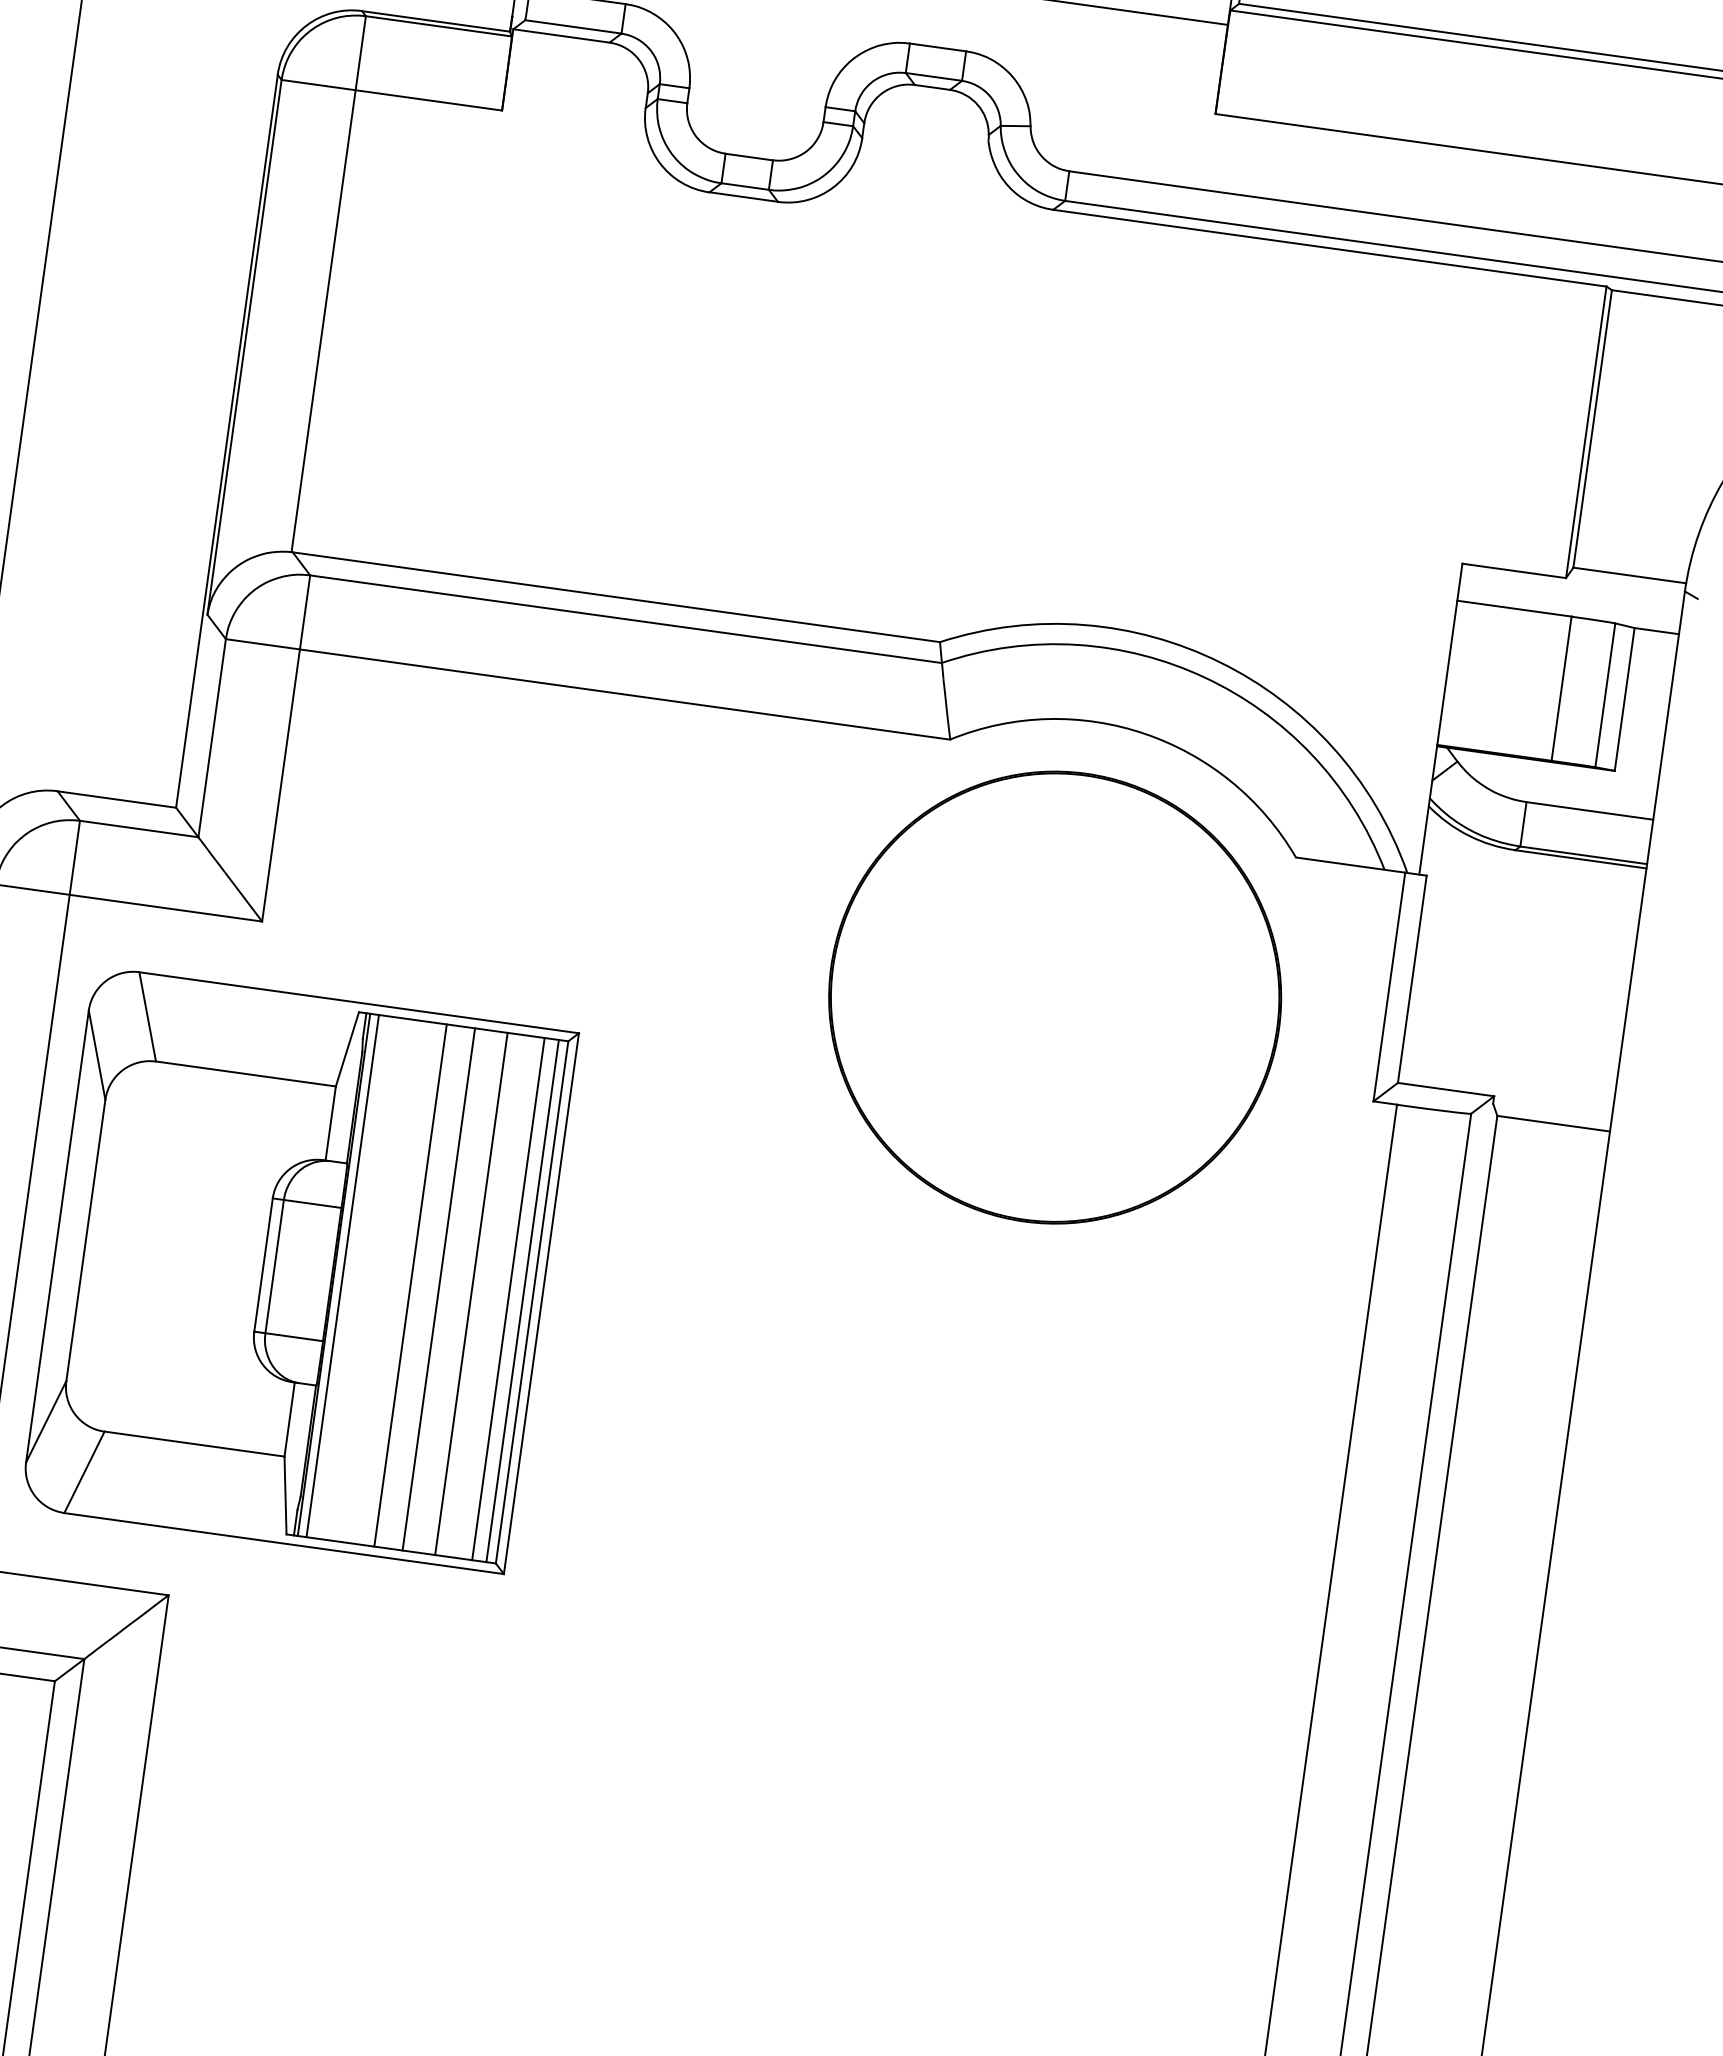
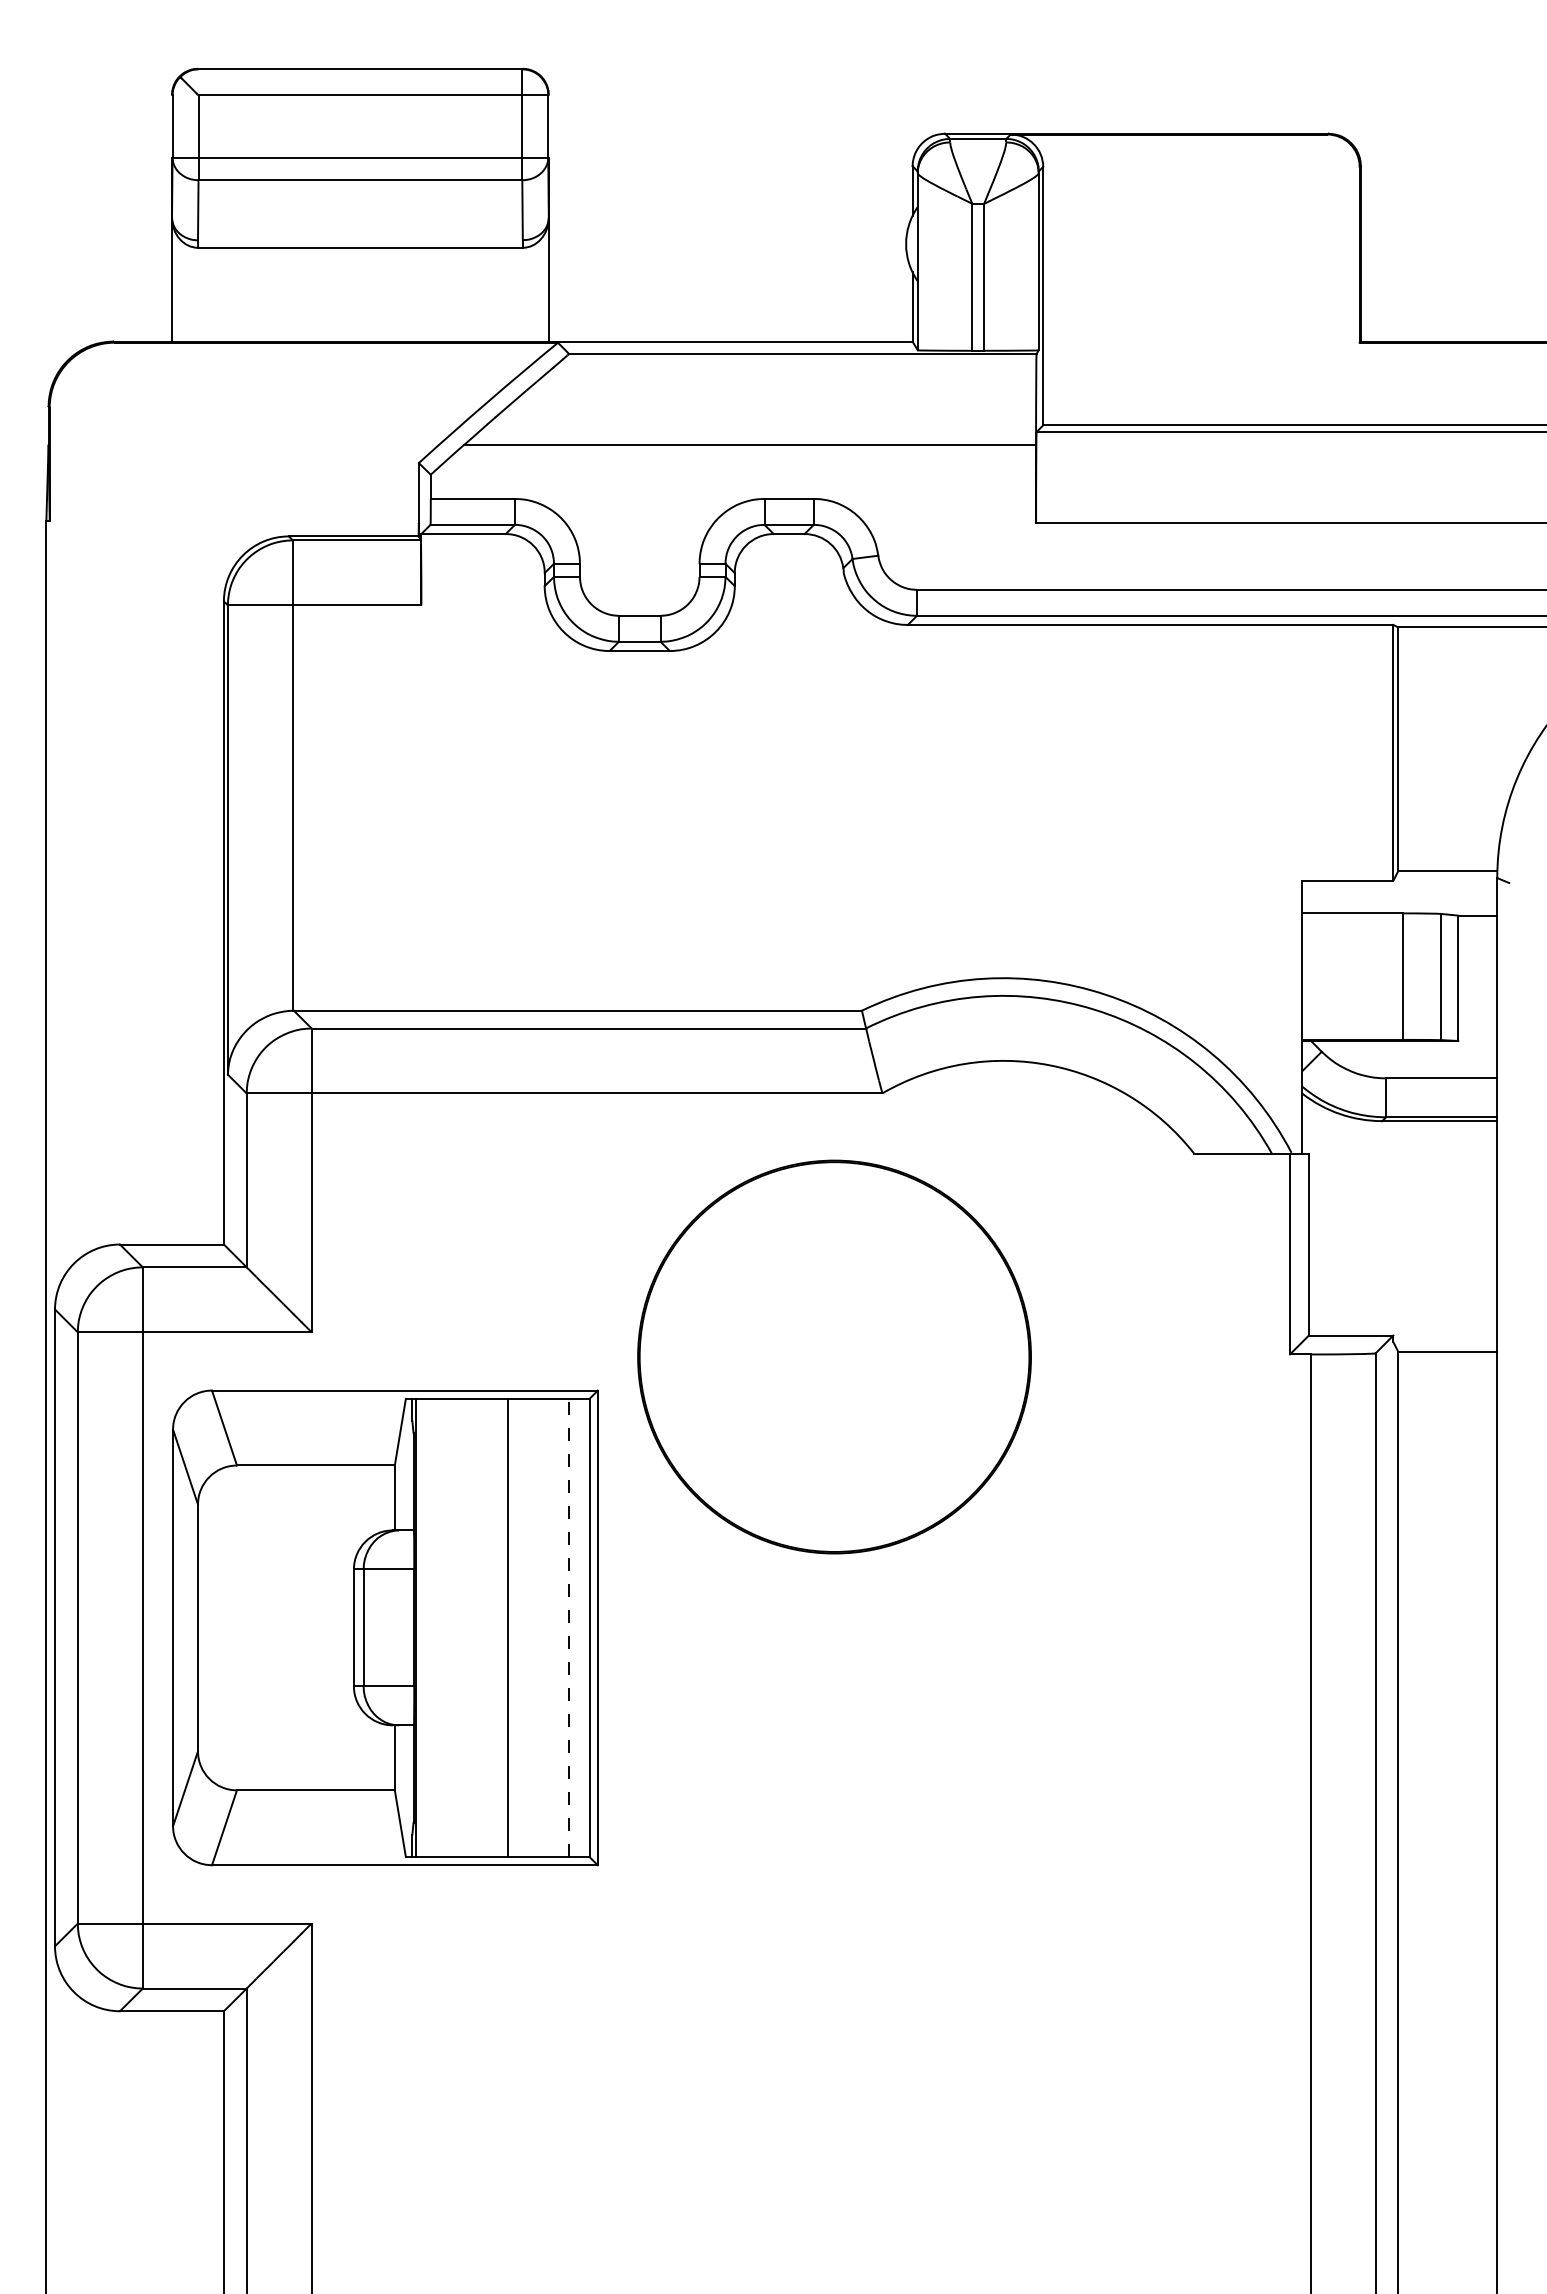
part: (1055, 996) -> (834, 1356), moved
line: (342, 1275) -> (423, 1627), removed
line: (410, 1284) -> (482, 1627), removed
line: (471, 1293) -> (536, 1627), removed
line: (508, 1298) -> (568, 1627), solid -> dashed
line: (522, 1300) -> (581, 1627), removed

